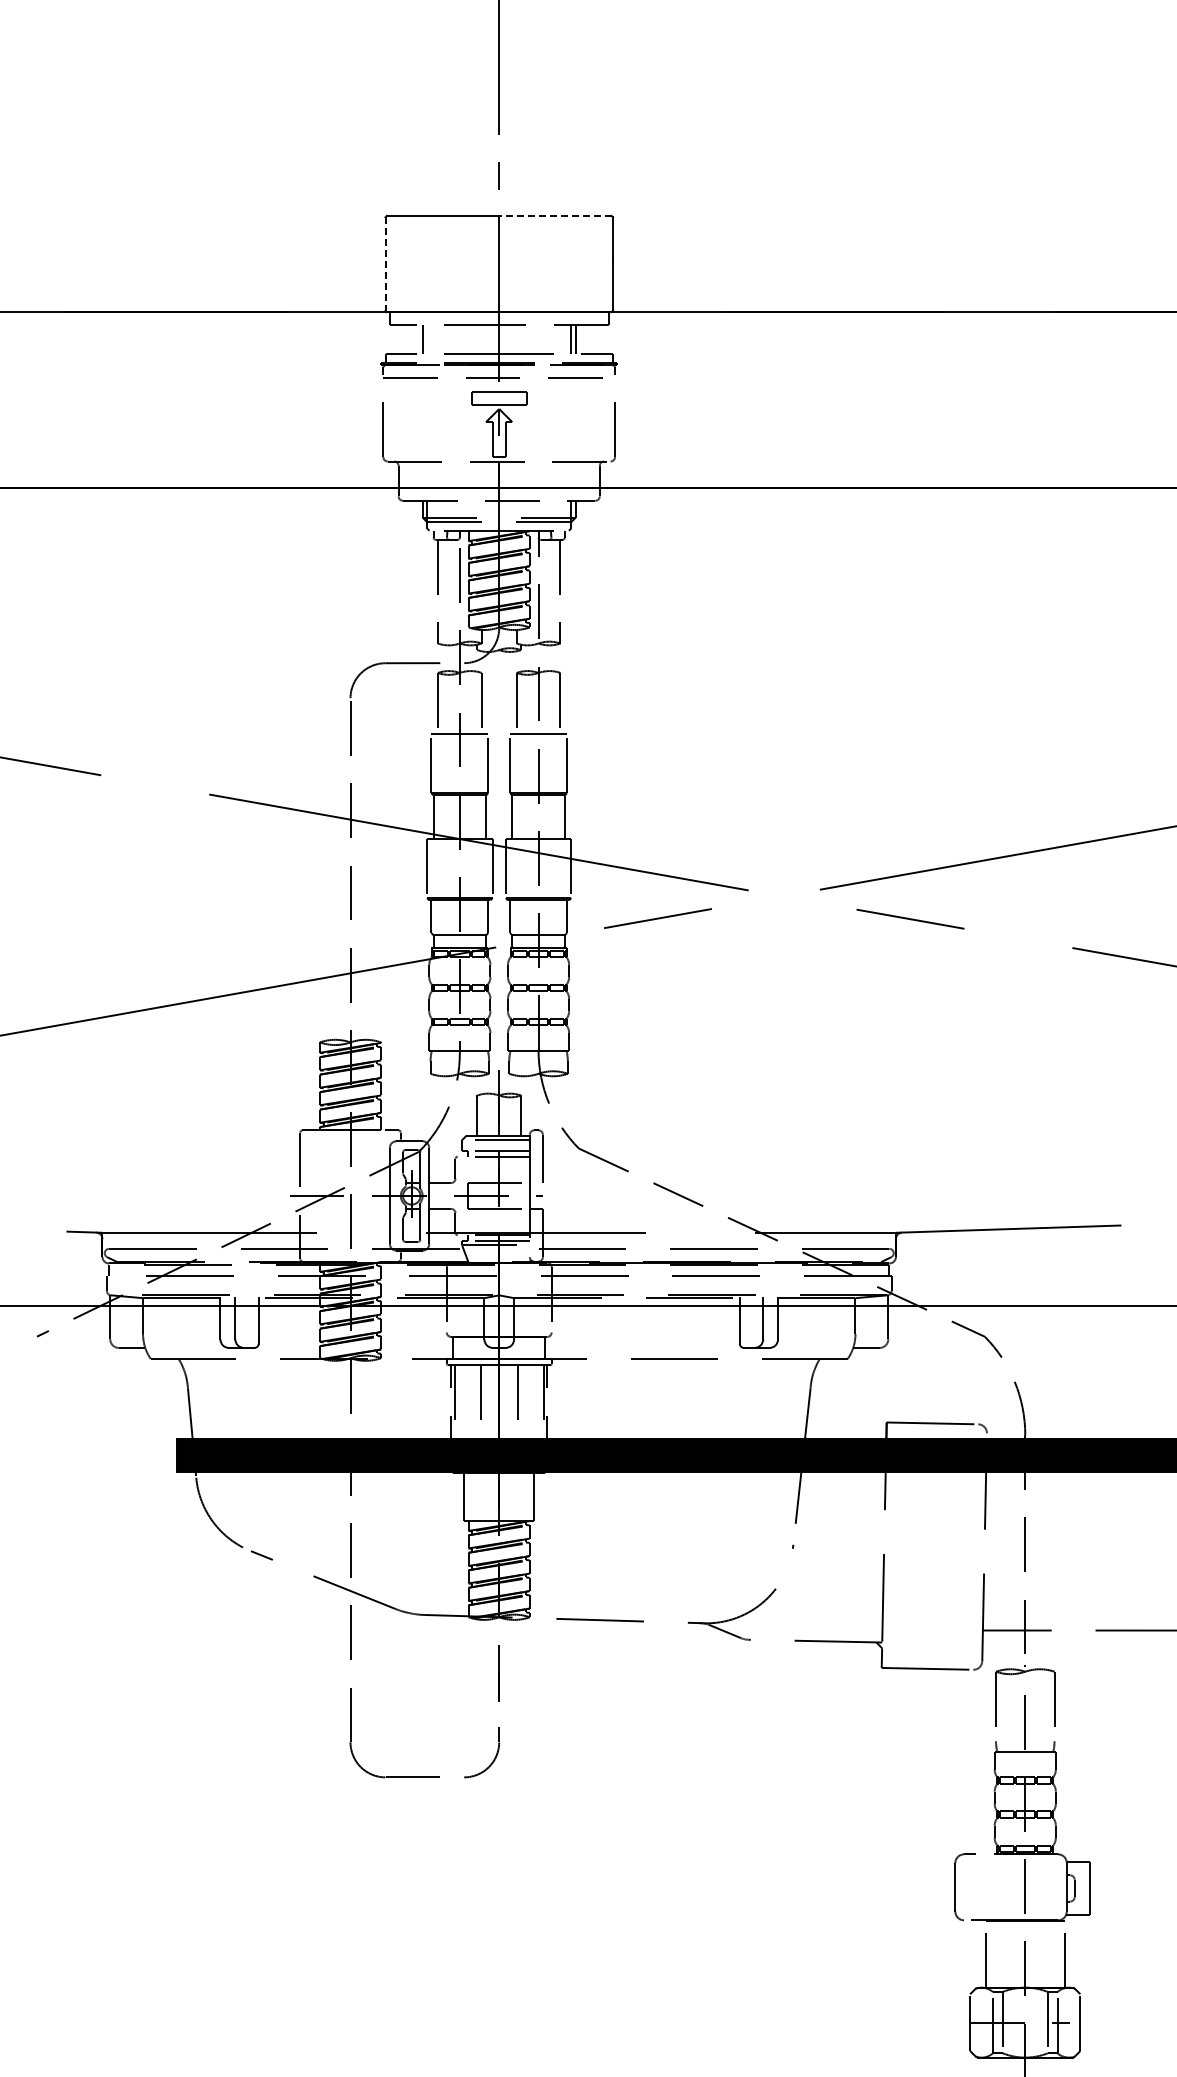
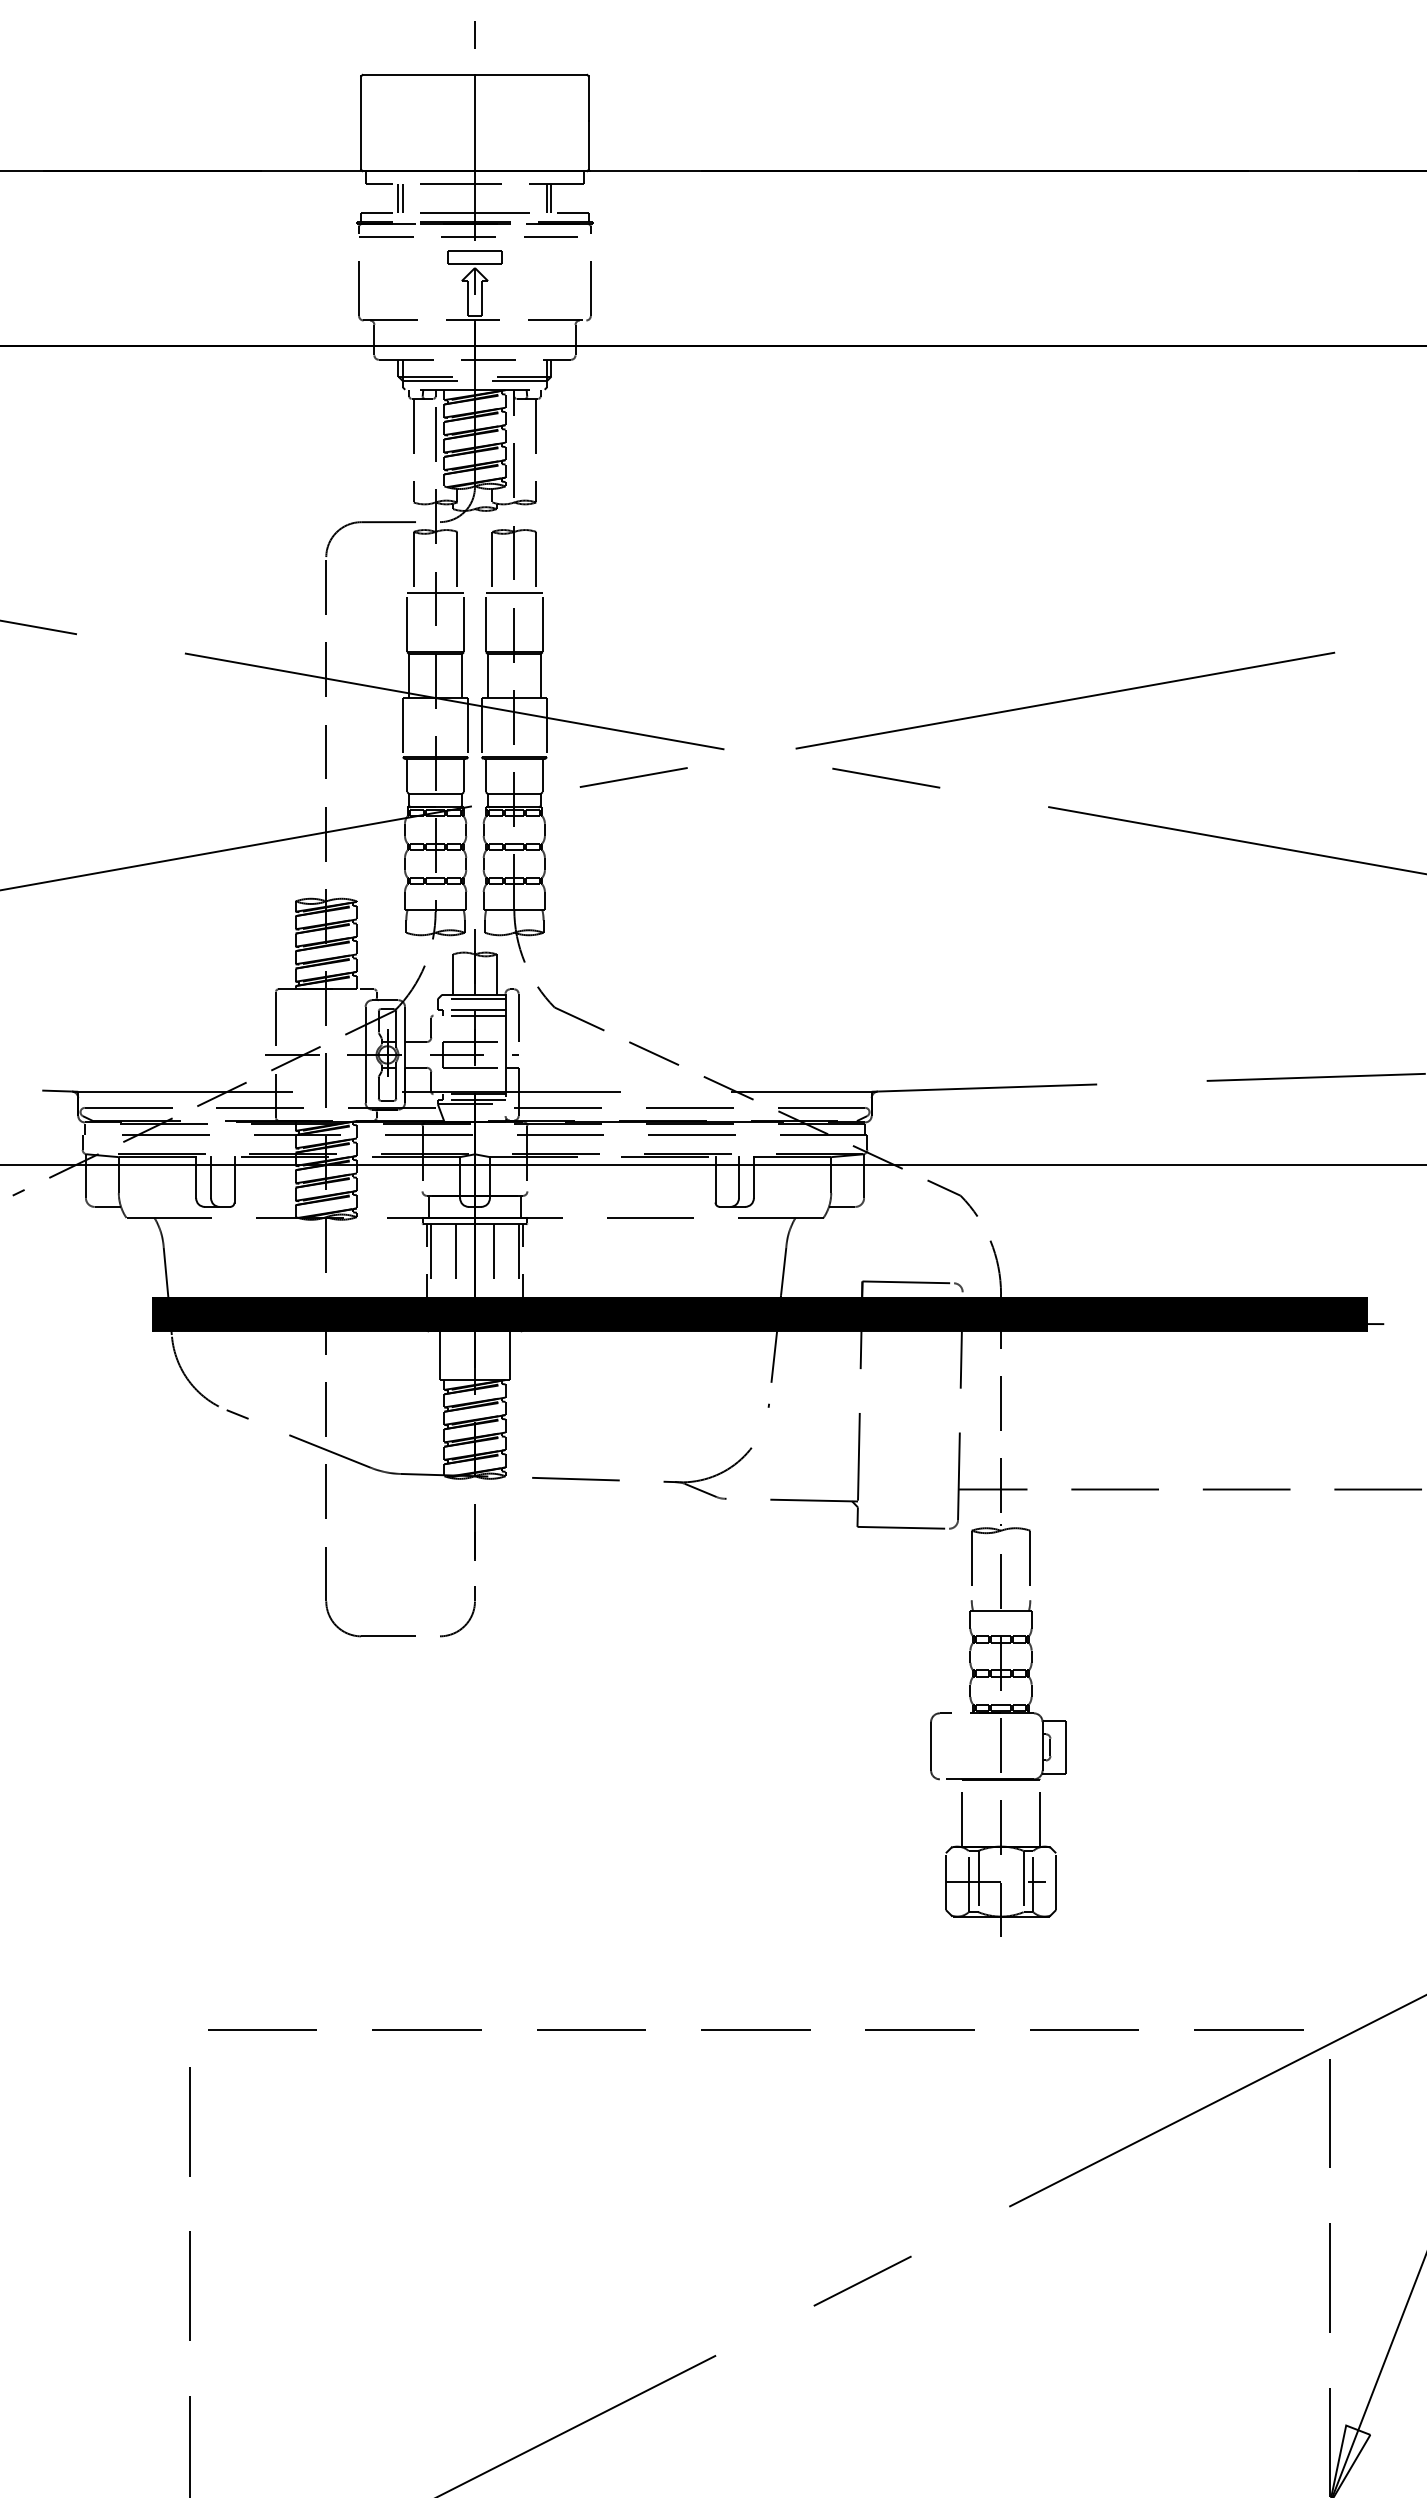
line: (554, 215) -> (530, 74), dashed -> solid
line: (385, 264) -> (361, 123), dashed -> solid
line: (426, 339) -> (402, 198), added

